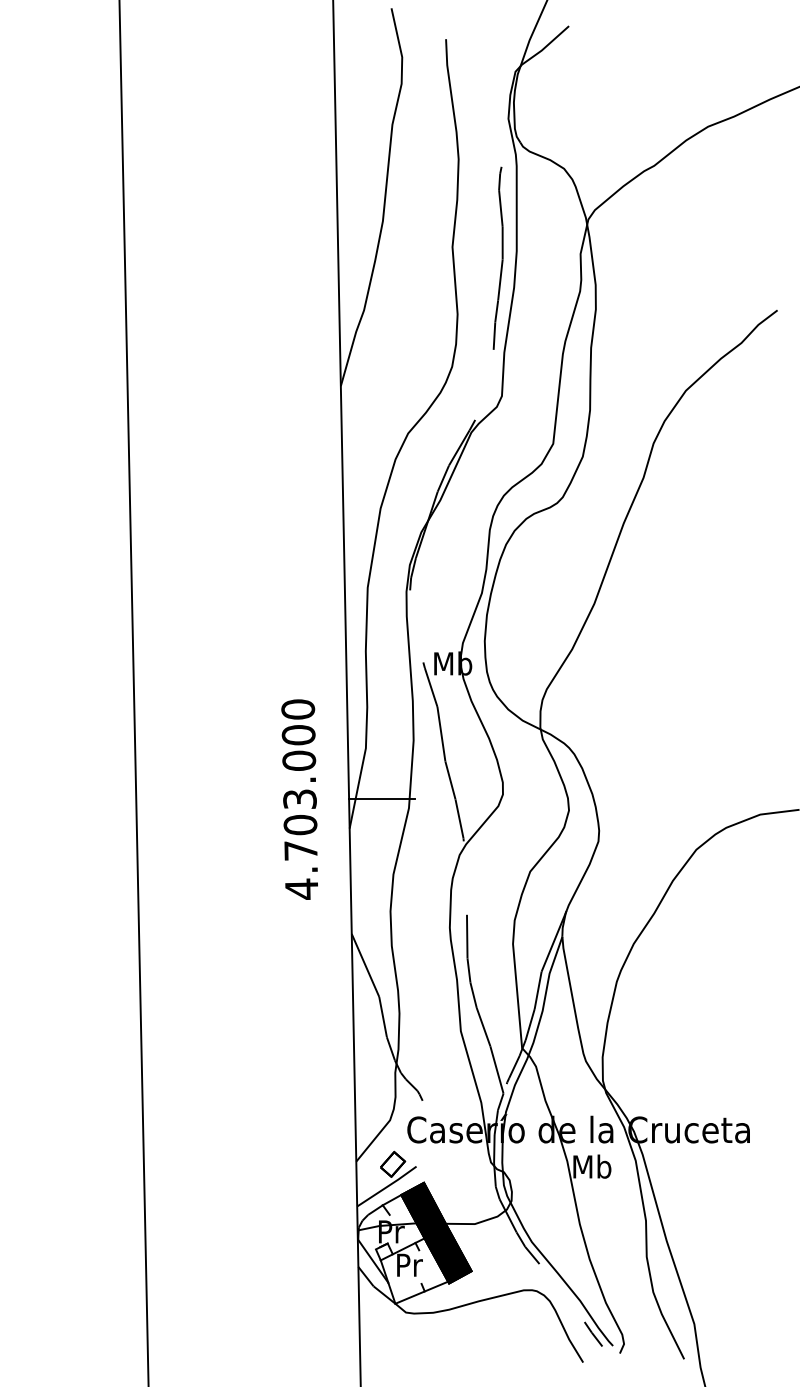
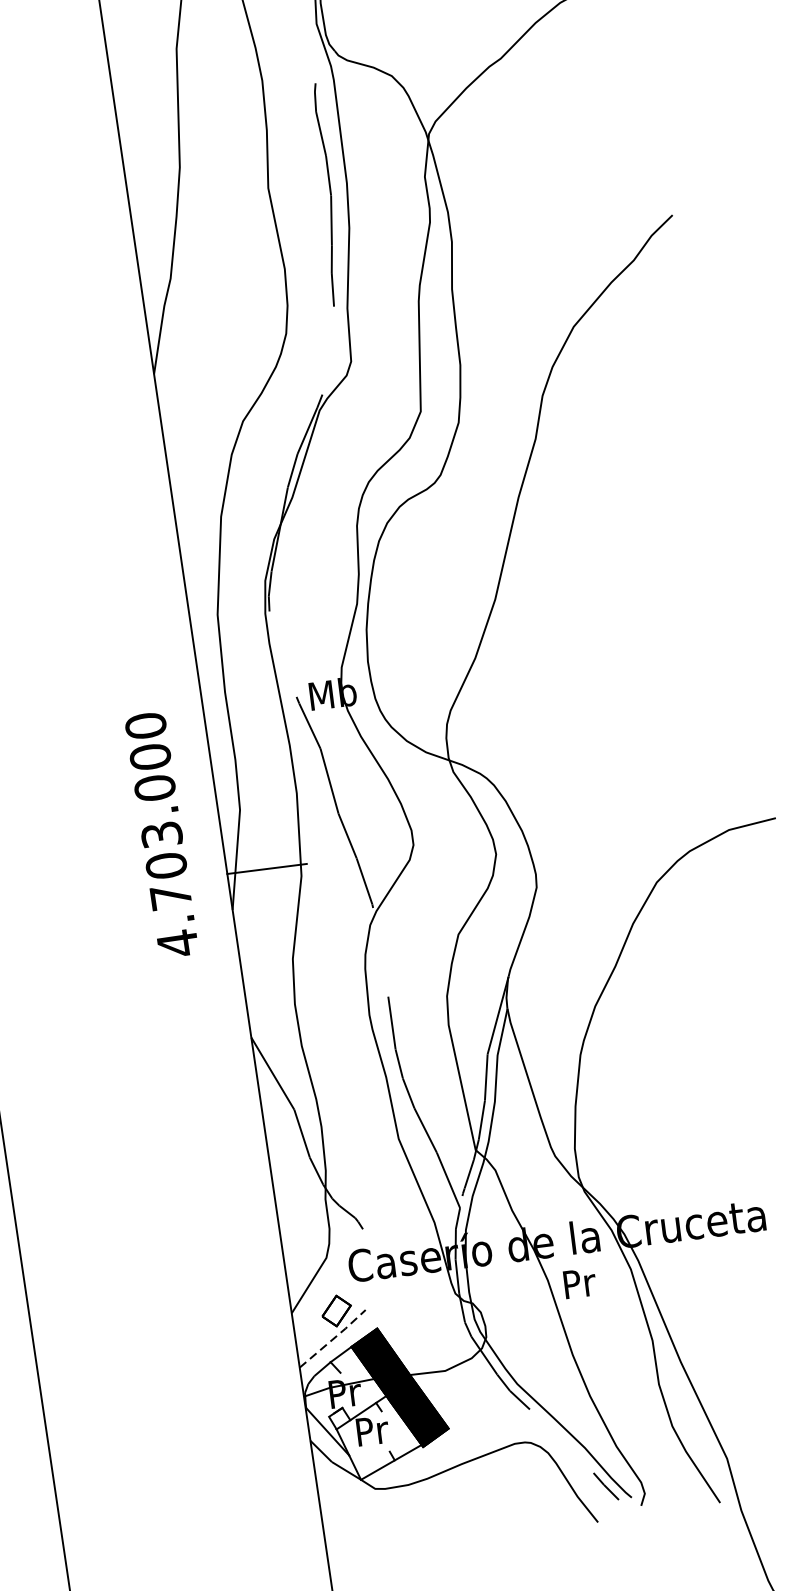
text: (299, 799) -> (161, 834), moved
text: (592, 1166) -> (579, 1282), Mb -> Pr
line: (387, 1186) -> (333, 1338), solid -> dashed

